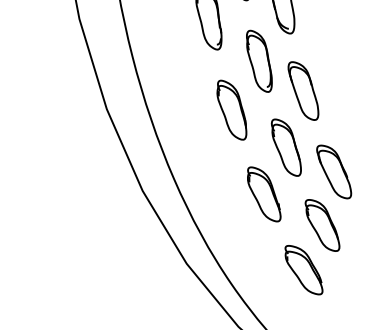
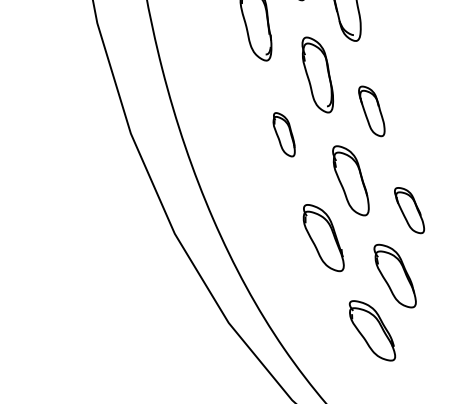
part: (303, 90) -> (371, 110), size x0.7
part: (231, 109) -> (283, 134), size x0.6
part: (334, 171) -> (409, 209), size x0.7

